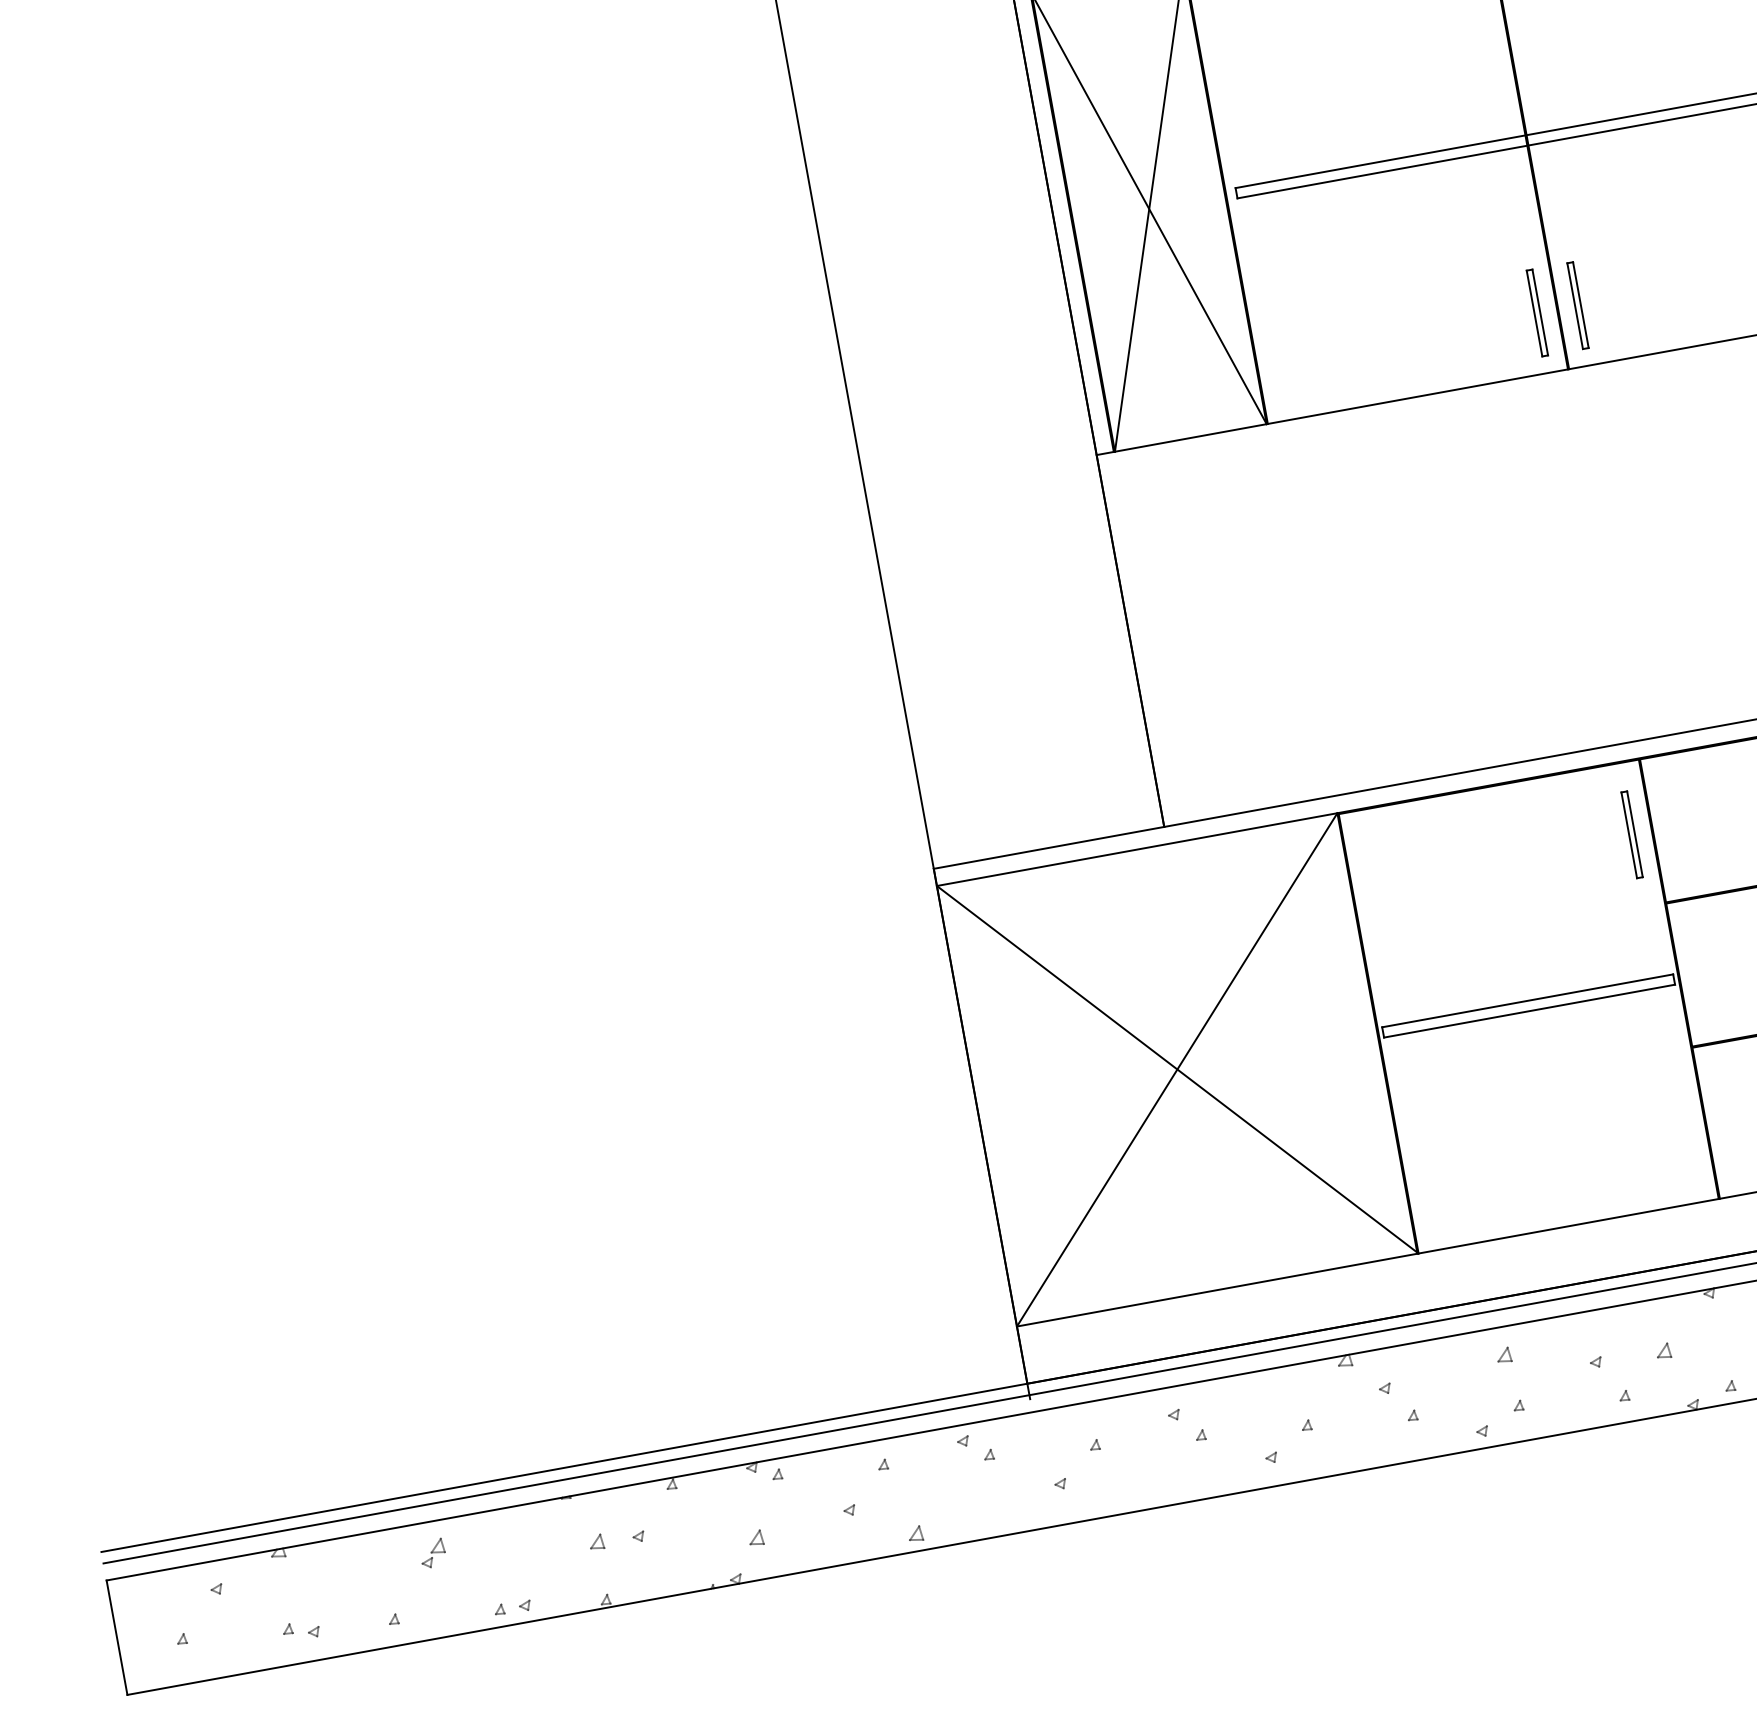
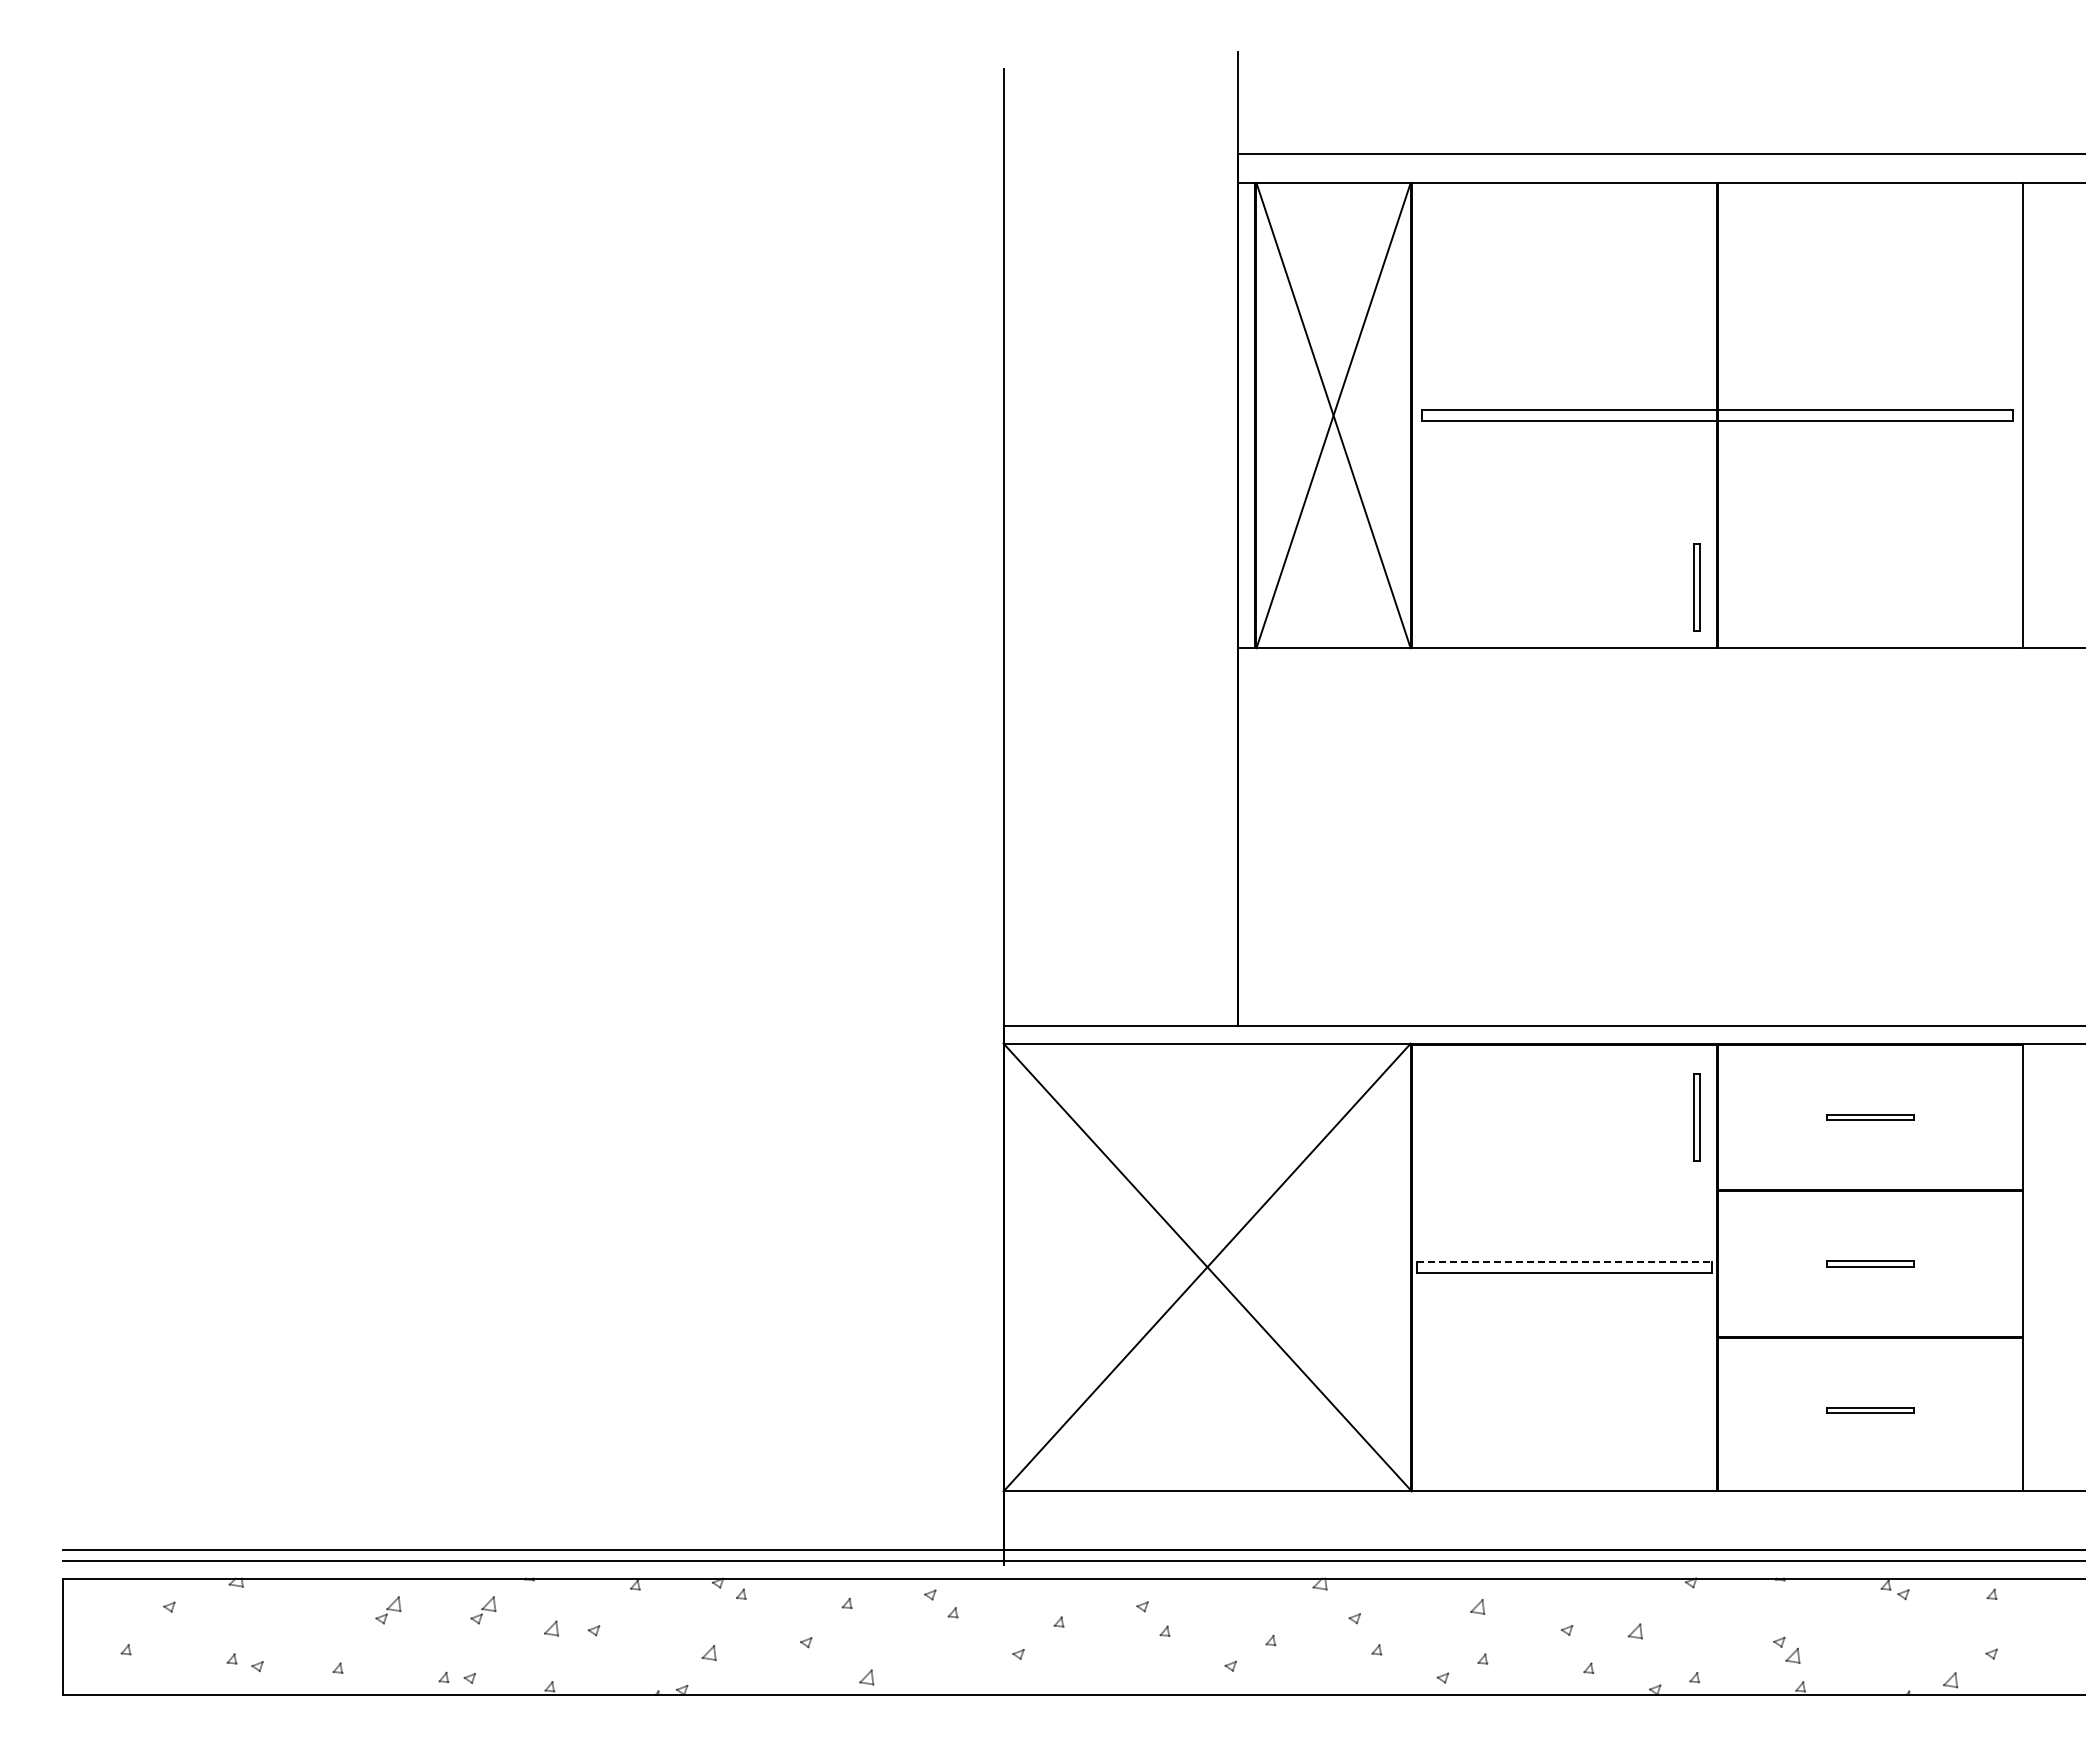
part: (1577, 305) -> (1737, 587), removed
line: (1527, 1001) -> (1564, 1262), solid -> dashed
part: (526, 1536) -> (483, 1610), added

